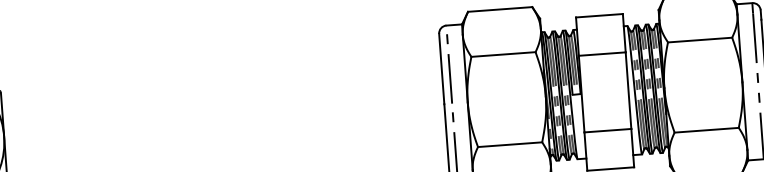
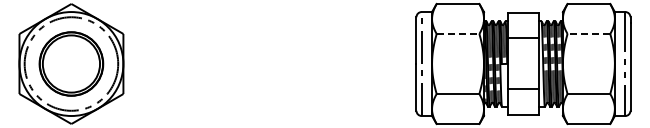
line: (699, 39) -> (588, 33), solid -> dashed
line: (504, 53) -> (458, 33), solid -> dashed

